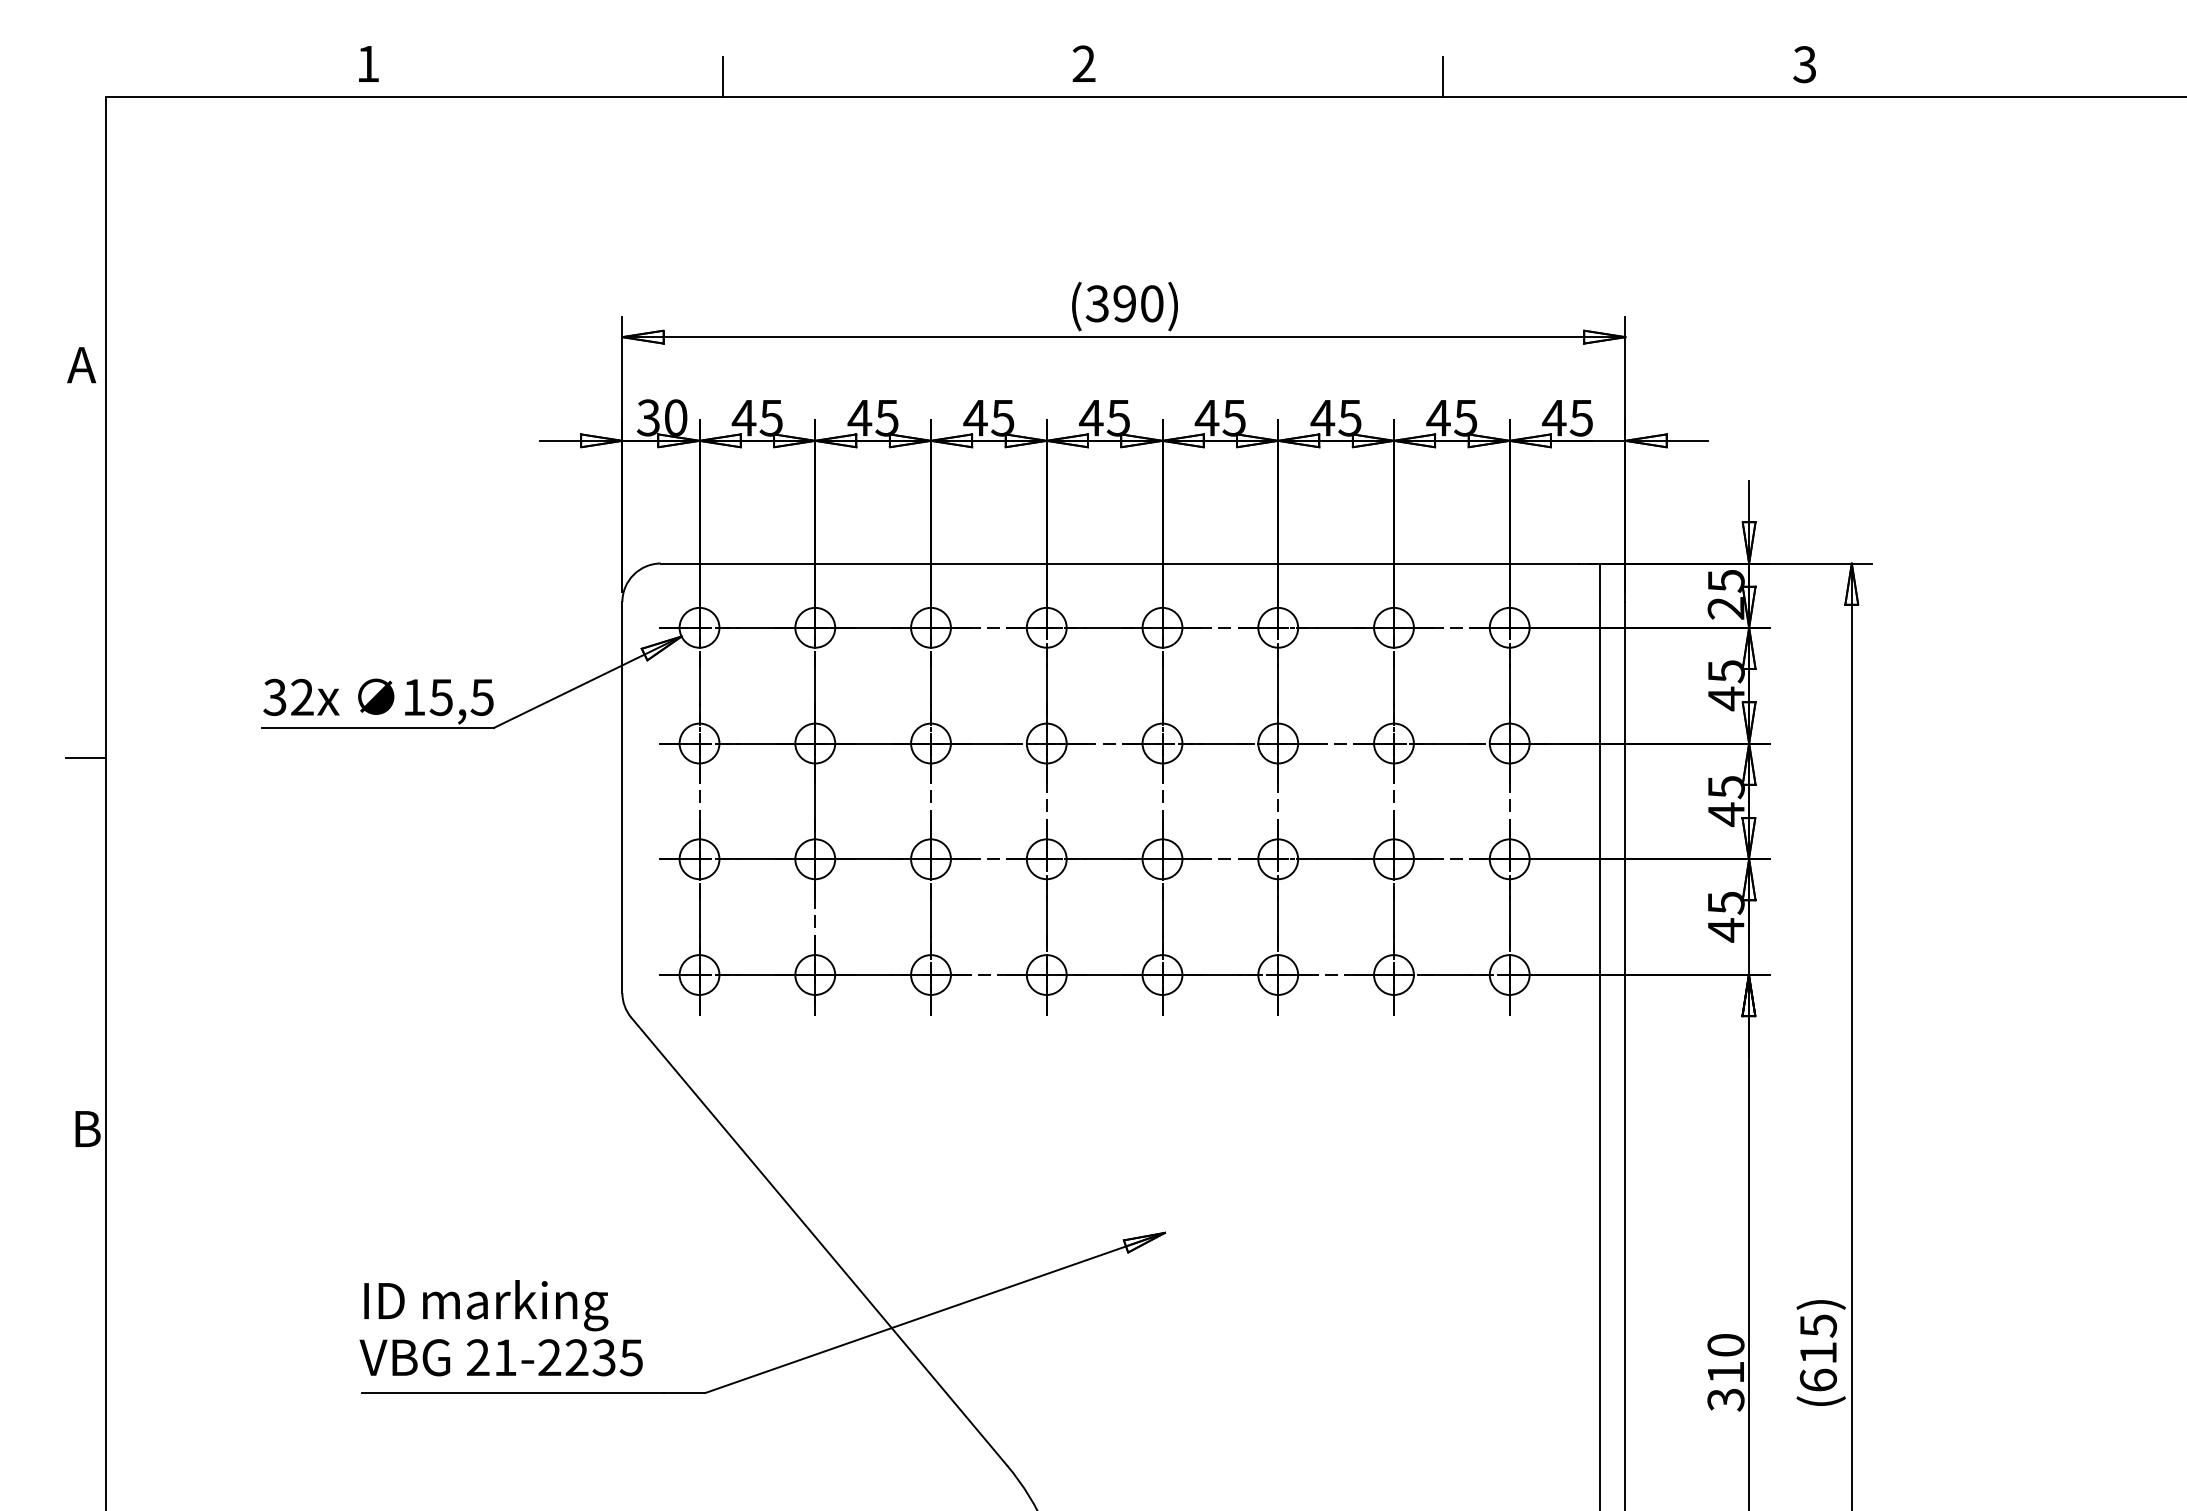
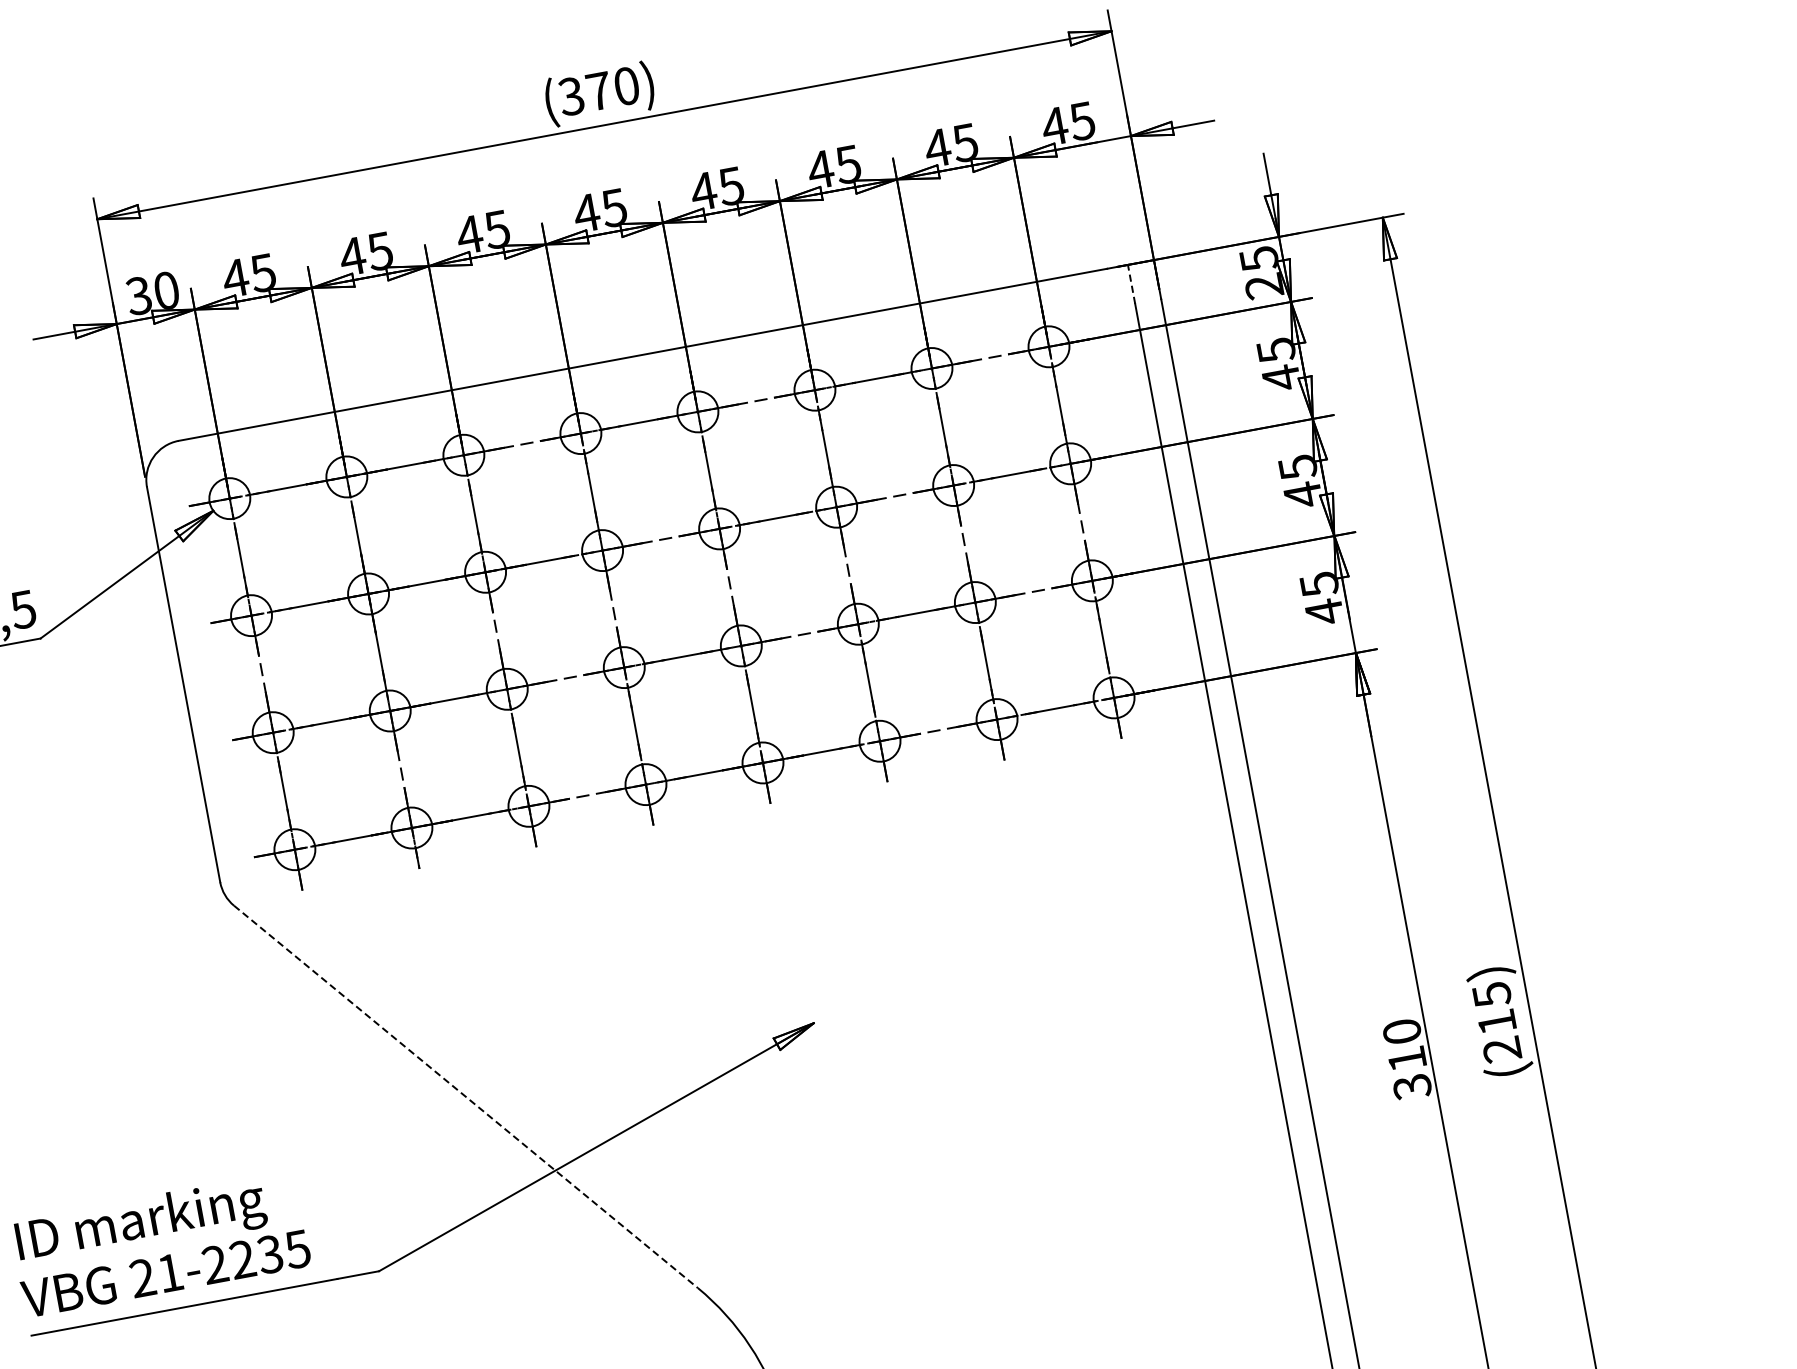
text: (1124, 303) -> (598, 91), (390) -> (370)
line: (1599, 582) -> (1131, 284), solid -> dashed
line: (819, 1242) -> (466, 1097), solid -> dashed
text: (1818, 1379) -> (1502, 1048), (615) -> (215)

